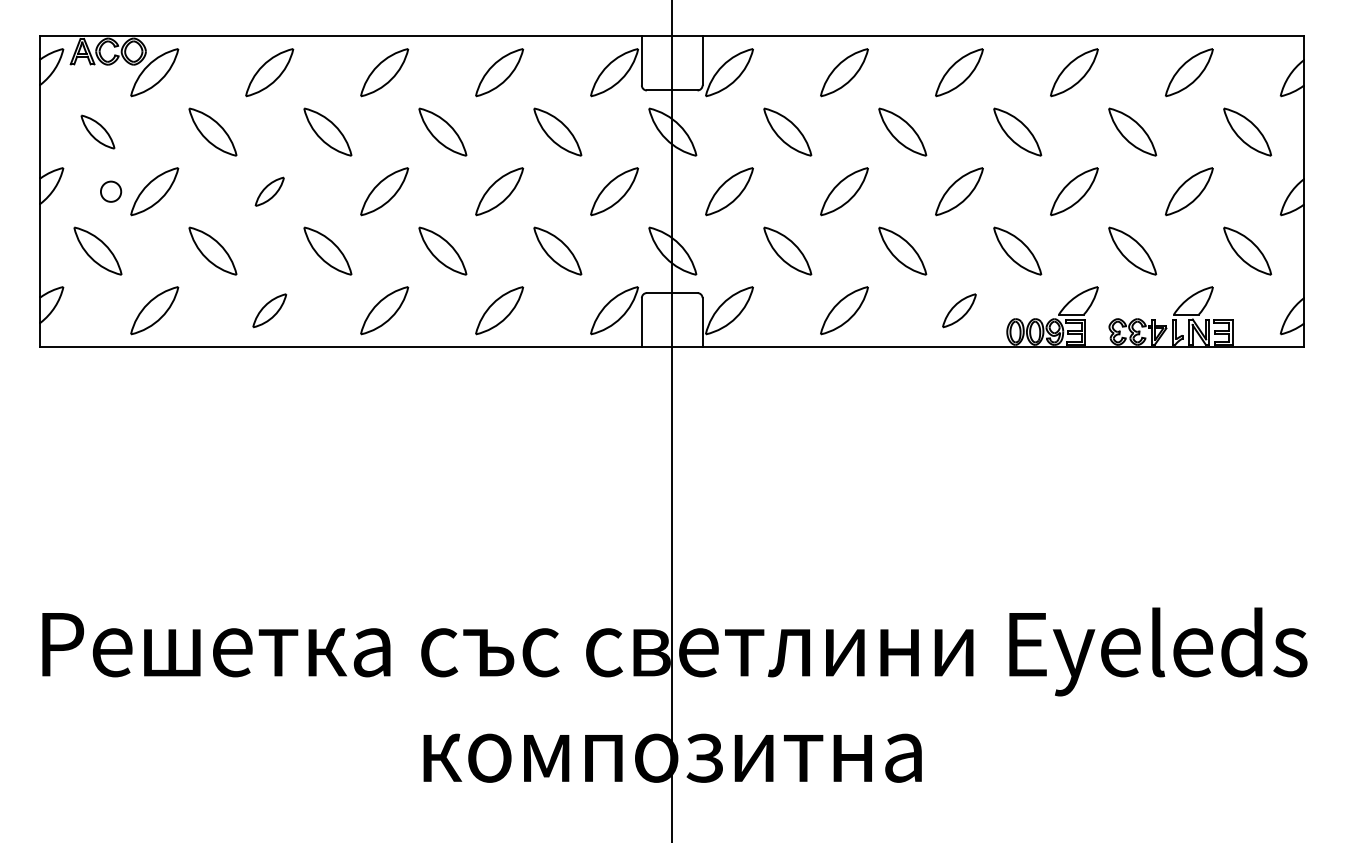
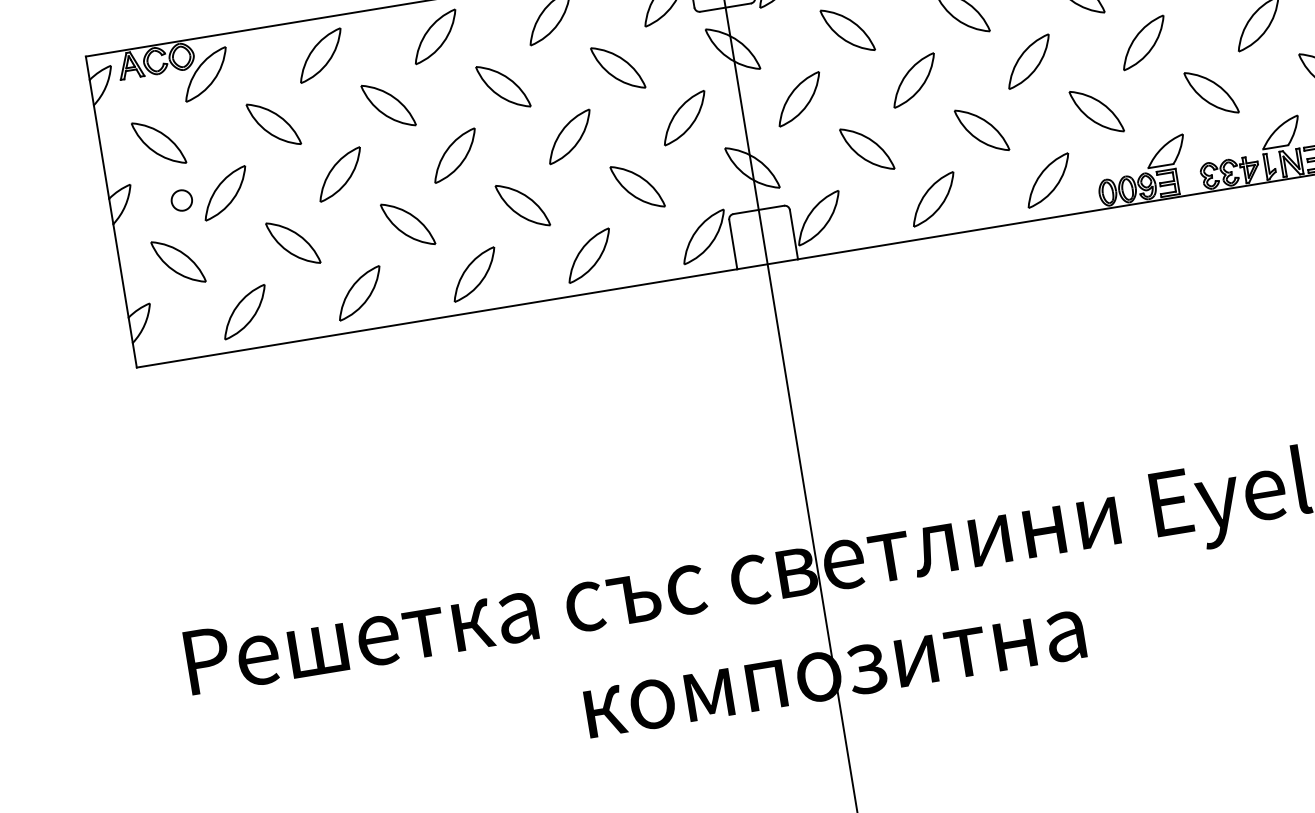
part: (97, 131) -> (158, 142), size x1.43
part: (269, 191) -> (340, 174), size x1.67
part: (269, 310) -> (359, 293), size x1.43
part: (959, 310) -> (1048, 180), size x1.43

